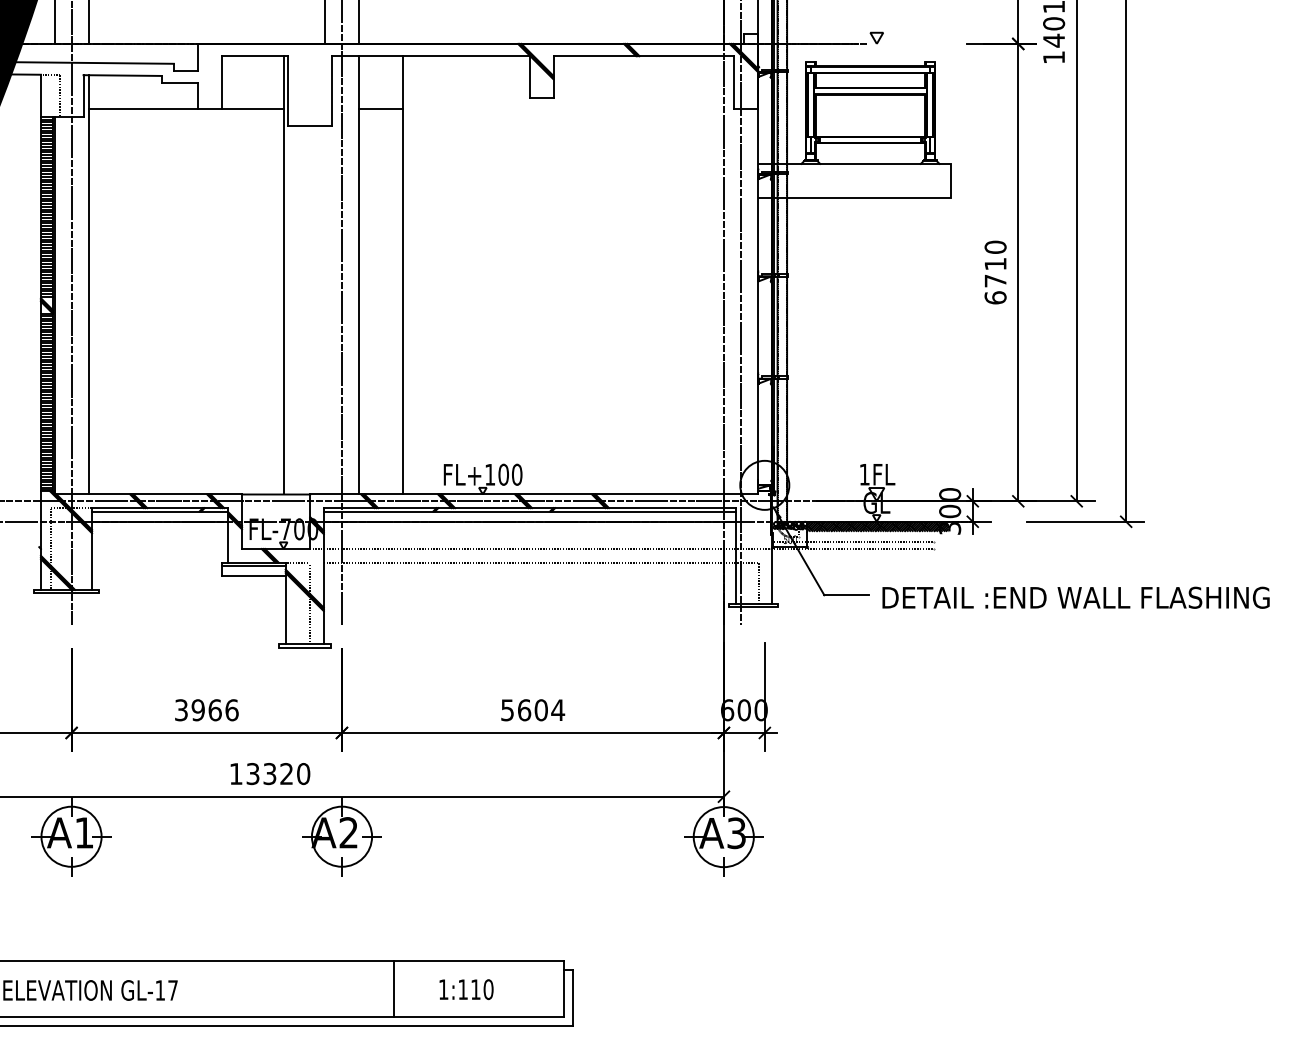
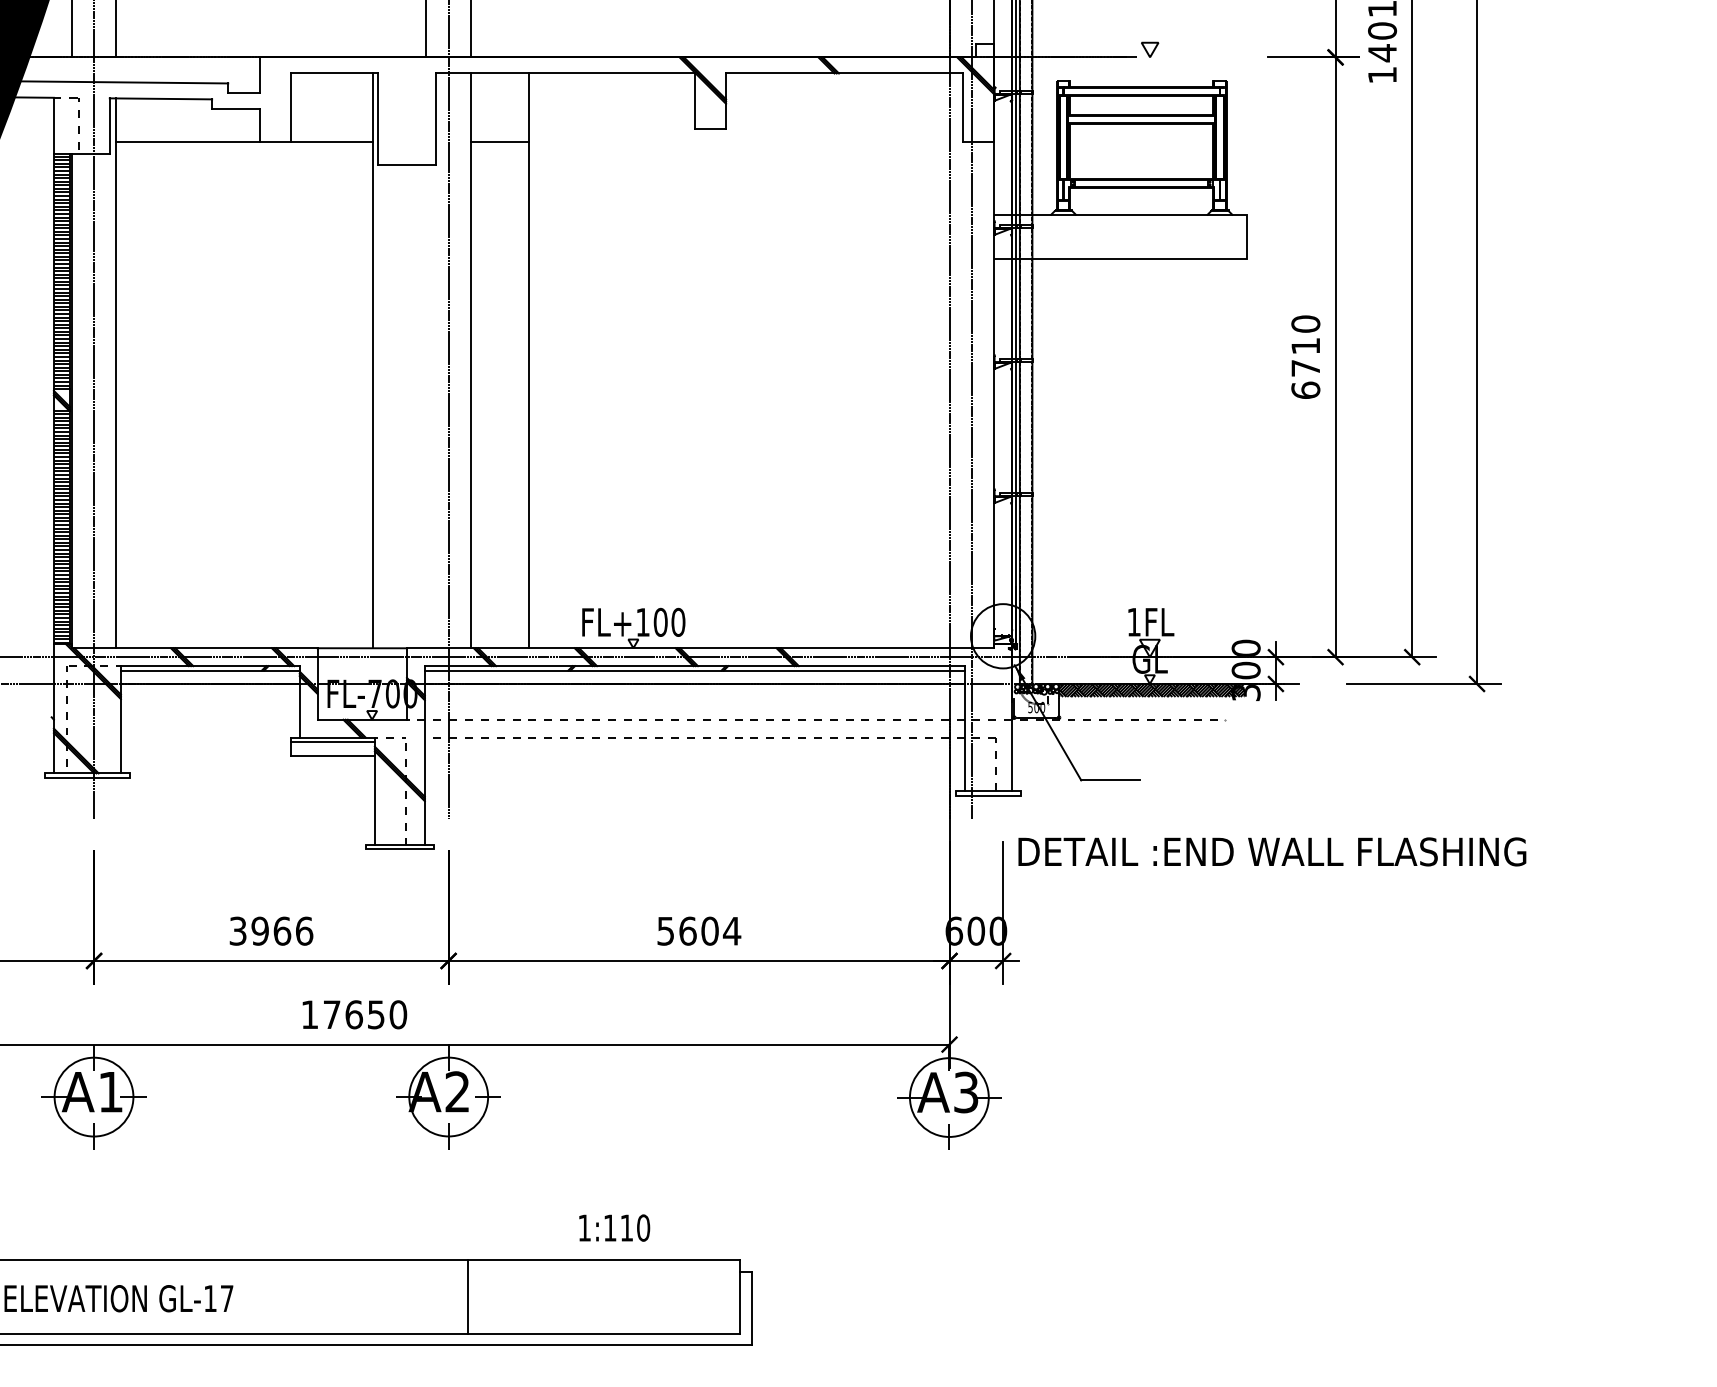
line: (853, 542) -> (1119, 711), removed
text: (1075, 597) -> (1271, 851), moved
text: (269, 773) -> (353, 1014), 13320 -> 17650
line: (393, 988) -> (467, 1296), moved
text: (466, 989) -> (614, 1227), moved

